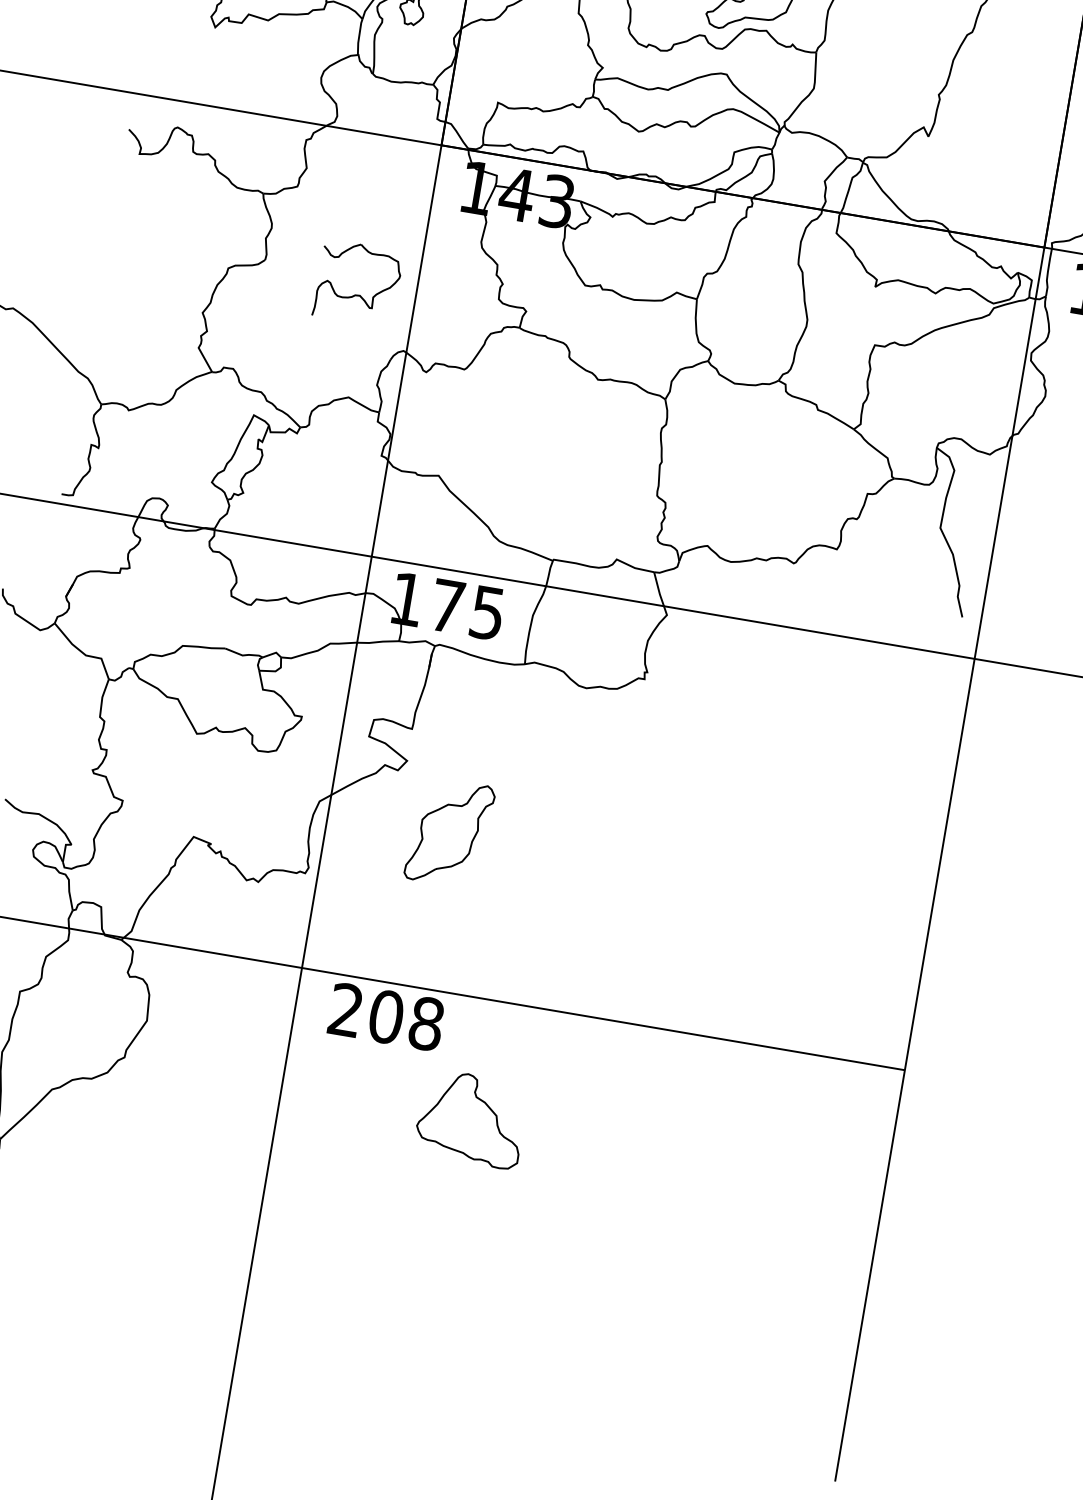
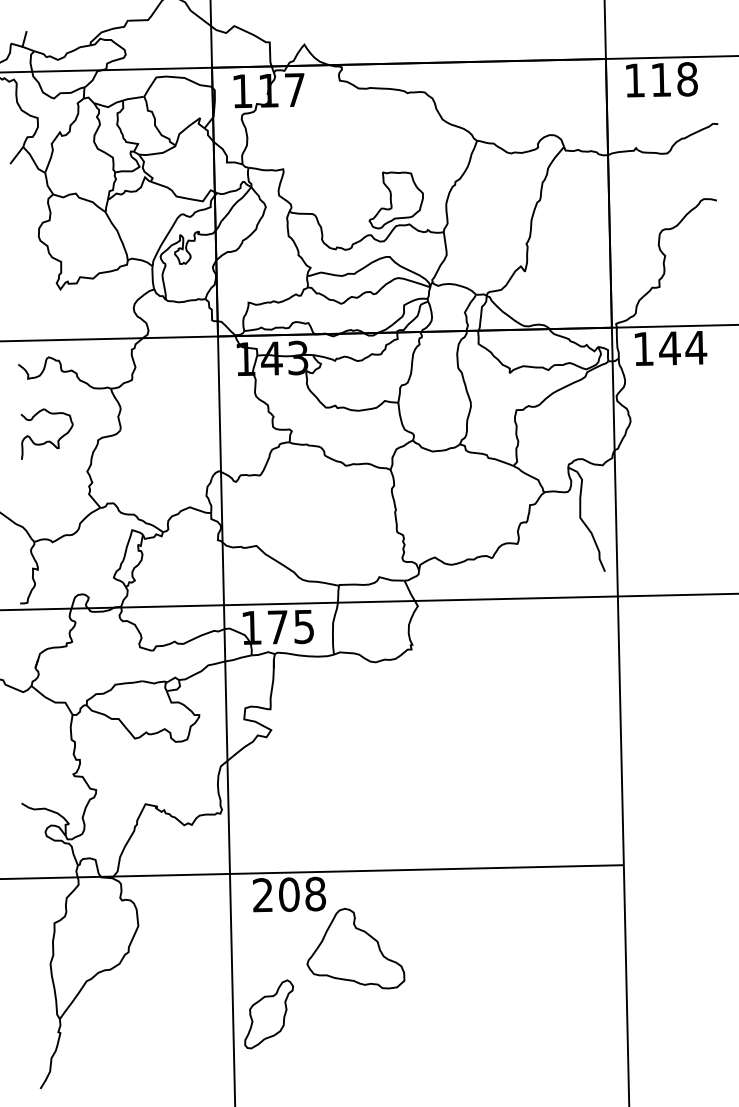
part: (356, 293) -> (47, 440), moved
part: (448, 832) -> (268, 1014), moved
part: (471, 1118) -> (355, 948), size x1.43

